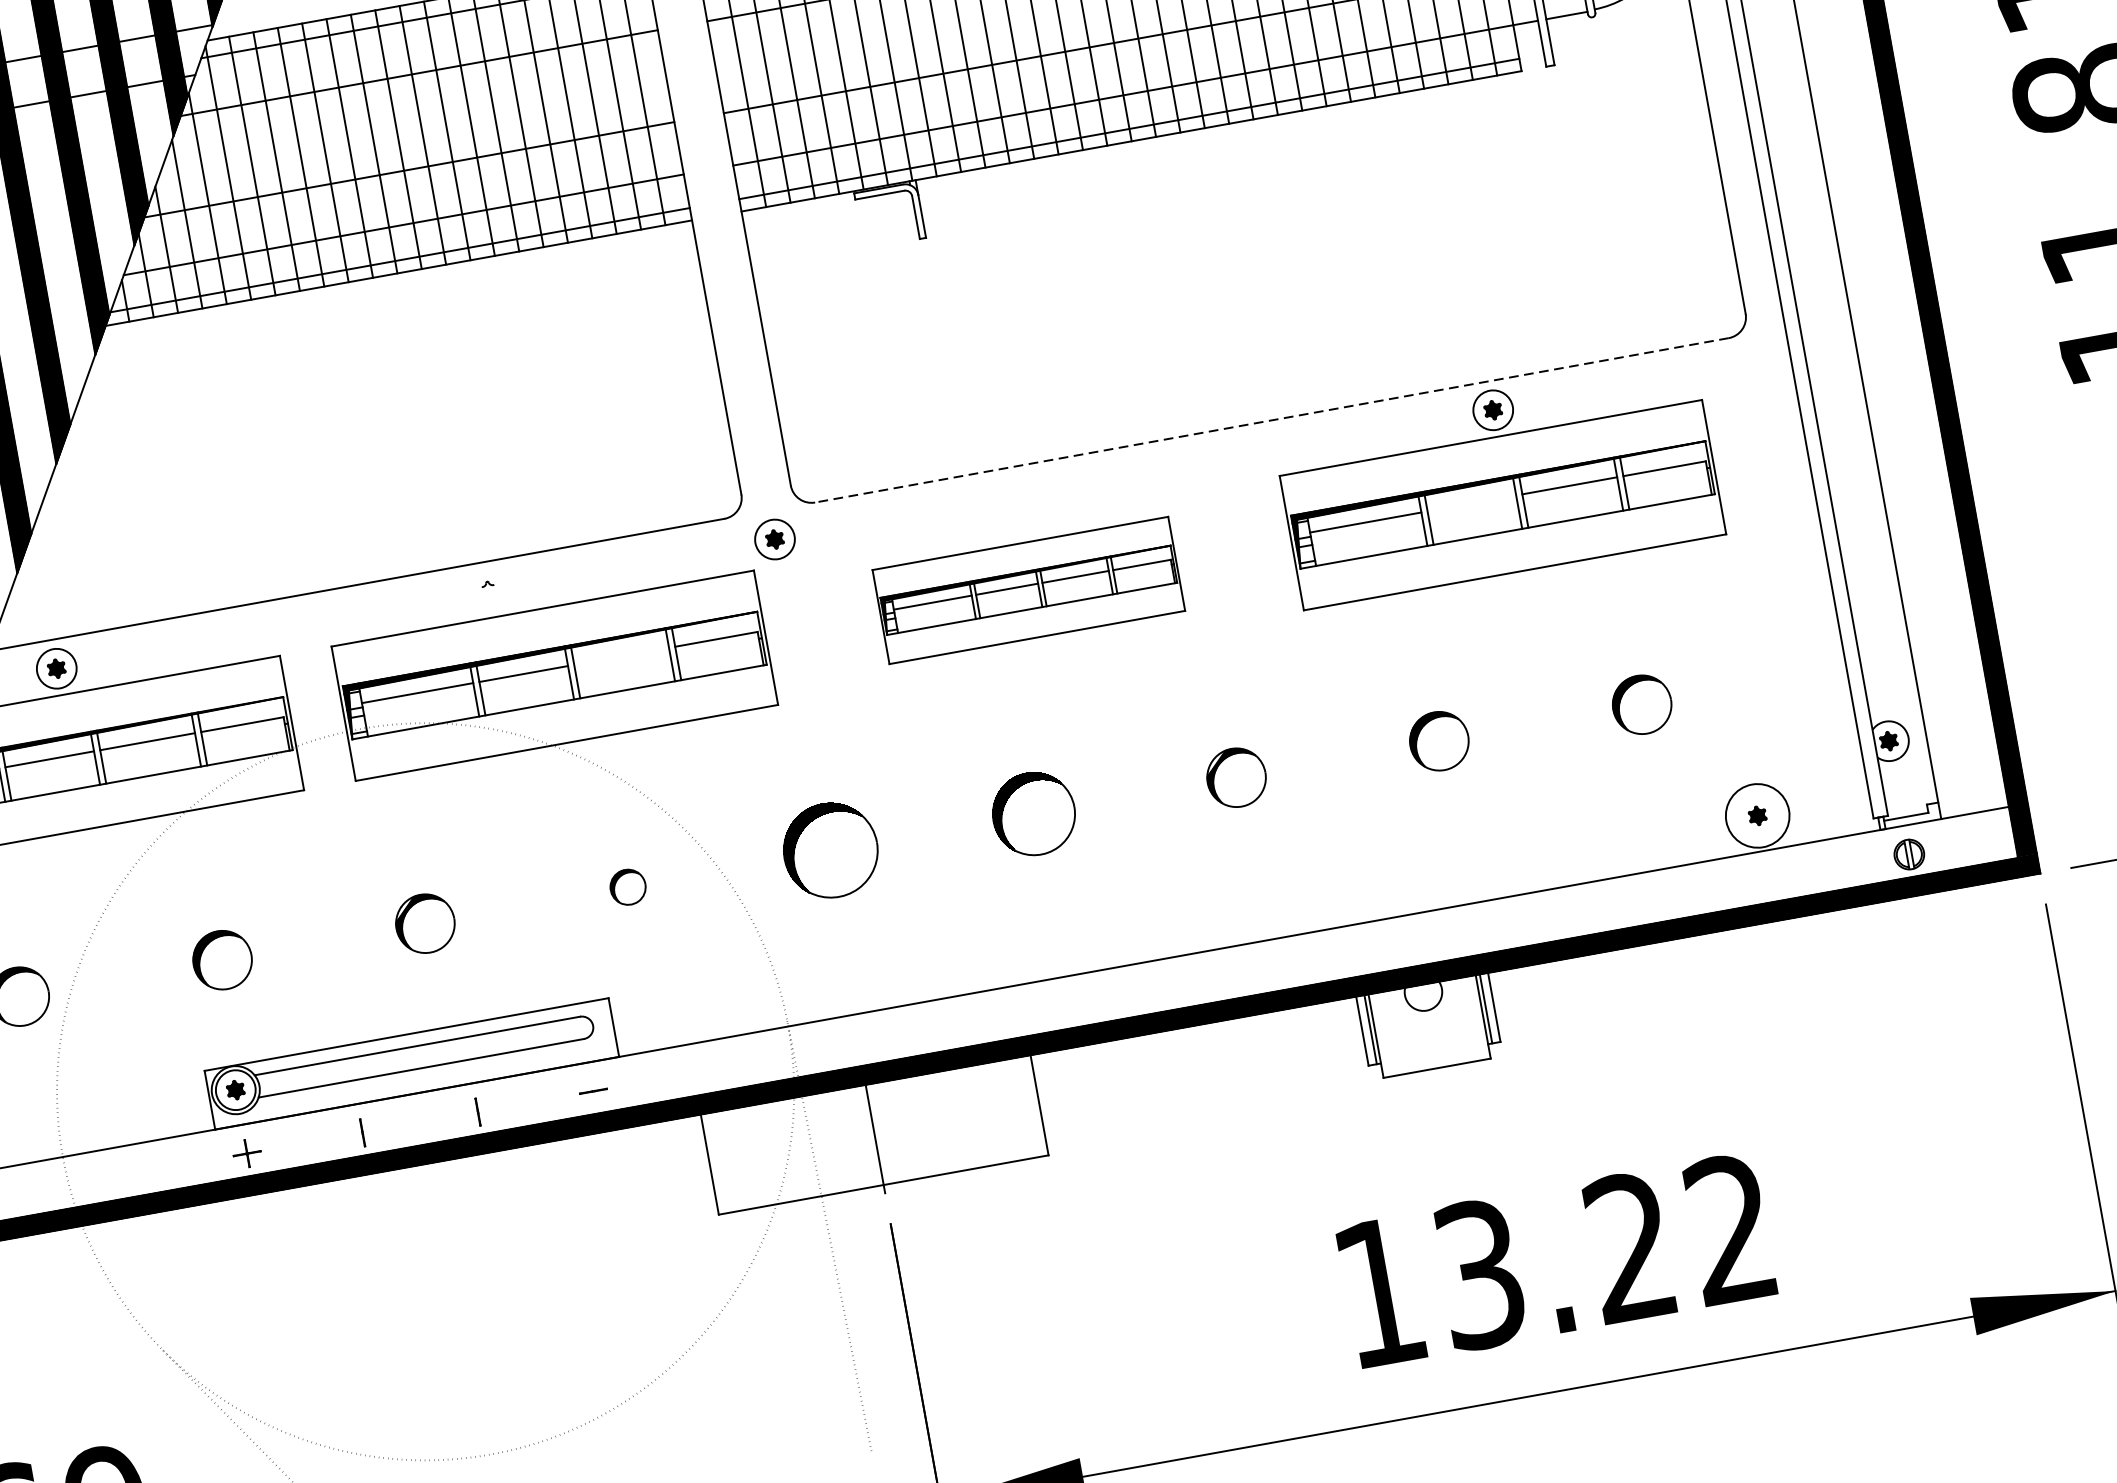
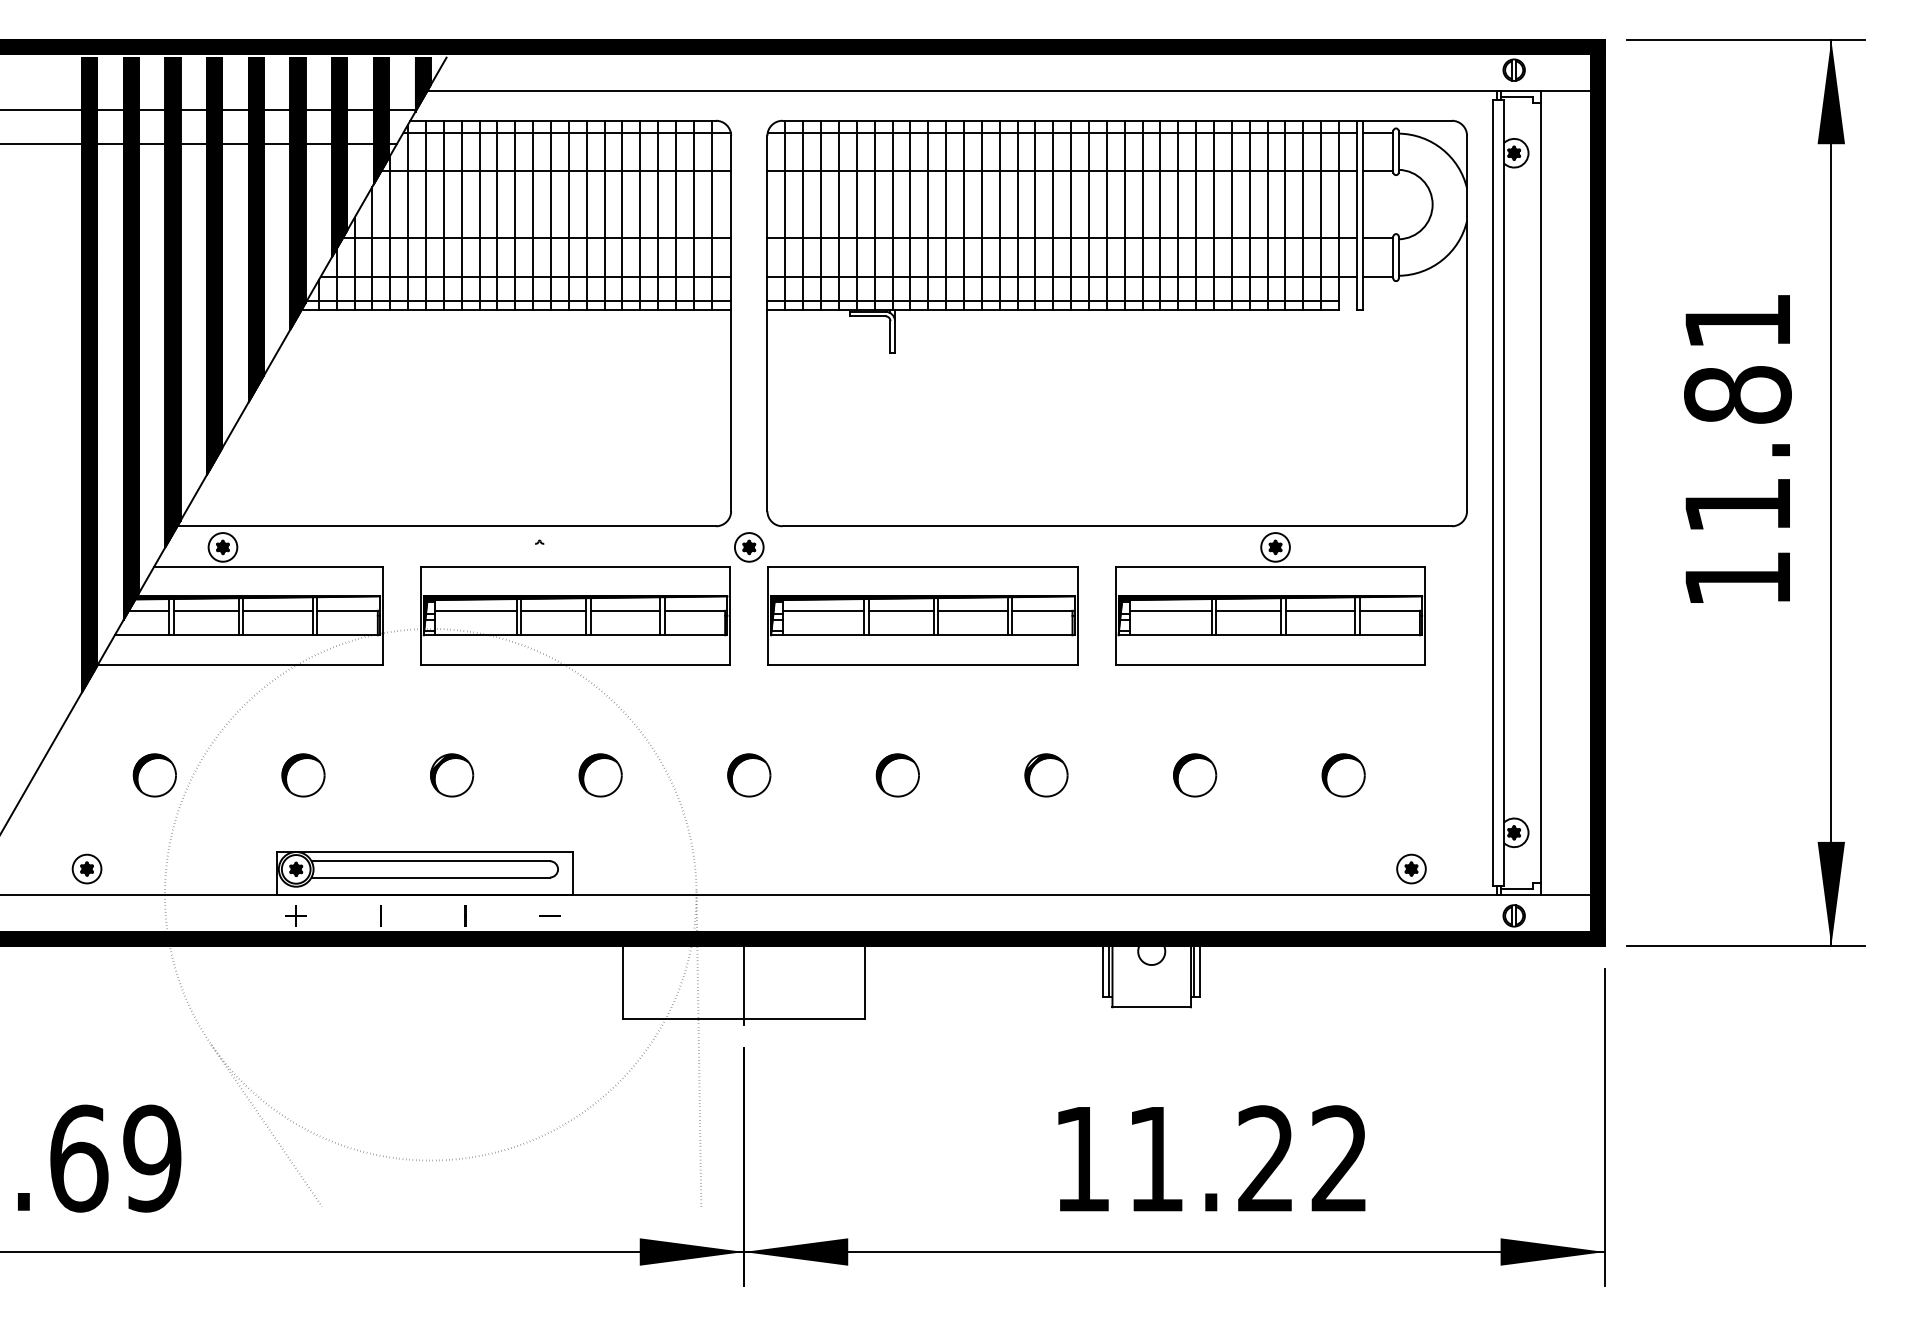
line: (1272, 420) -> (1117, 526), dashed -> solid
line: (1471, 503) -> (1248, 610), added
part: (1028, 589) -> (922, 615), size x1.43
line: (621, 656) -> (625, 610), added
part: (1033, 814) -> (897, 775), size x0.71
circle: (1757, 815) -> (1411, 868), size x0.62
part: (831, 850) -> (749, 775), size x0.62
part: (627, 887) -> (600, 775), size x1.67
text: (1479, 1275) -> (1155, 1159), 13.22 -> 11.22

